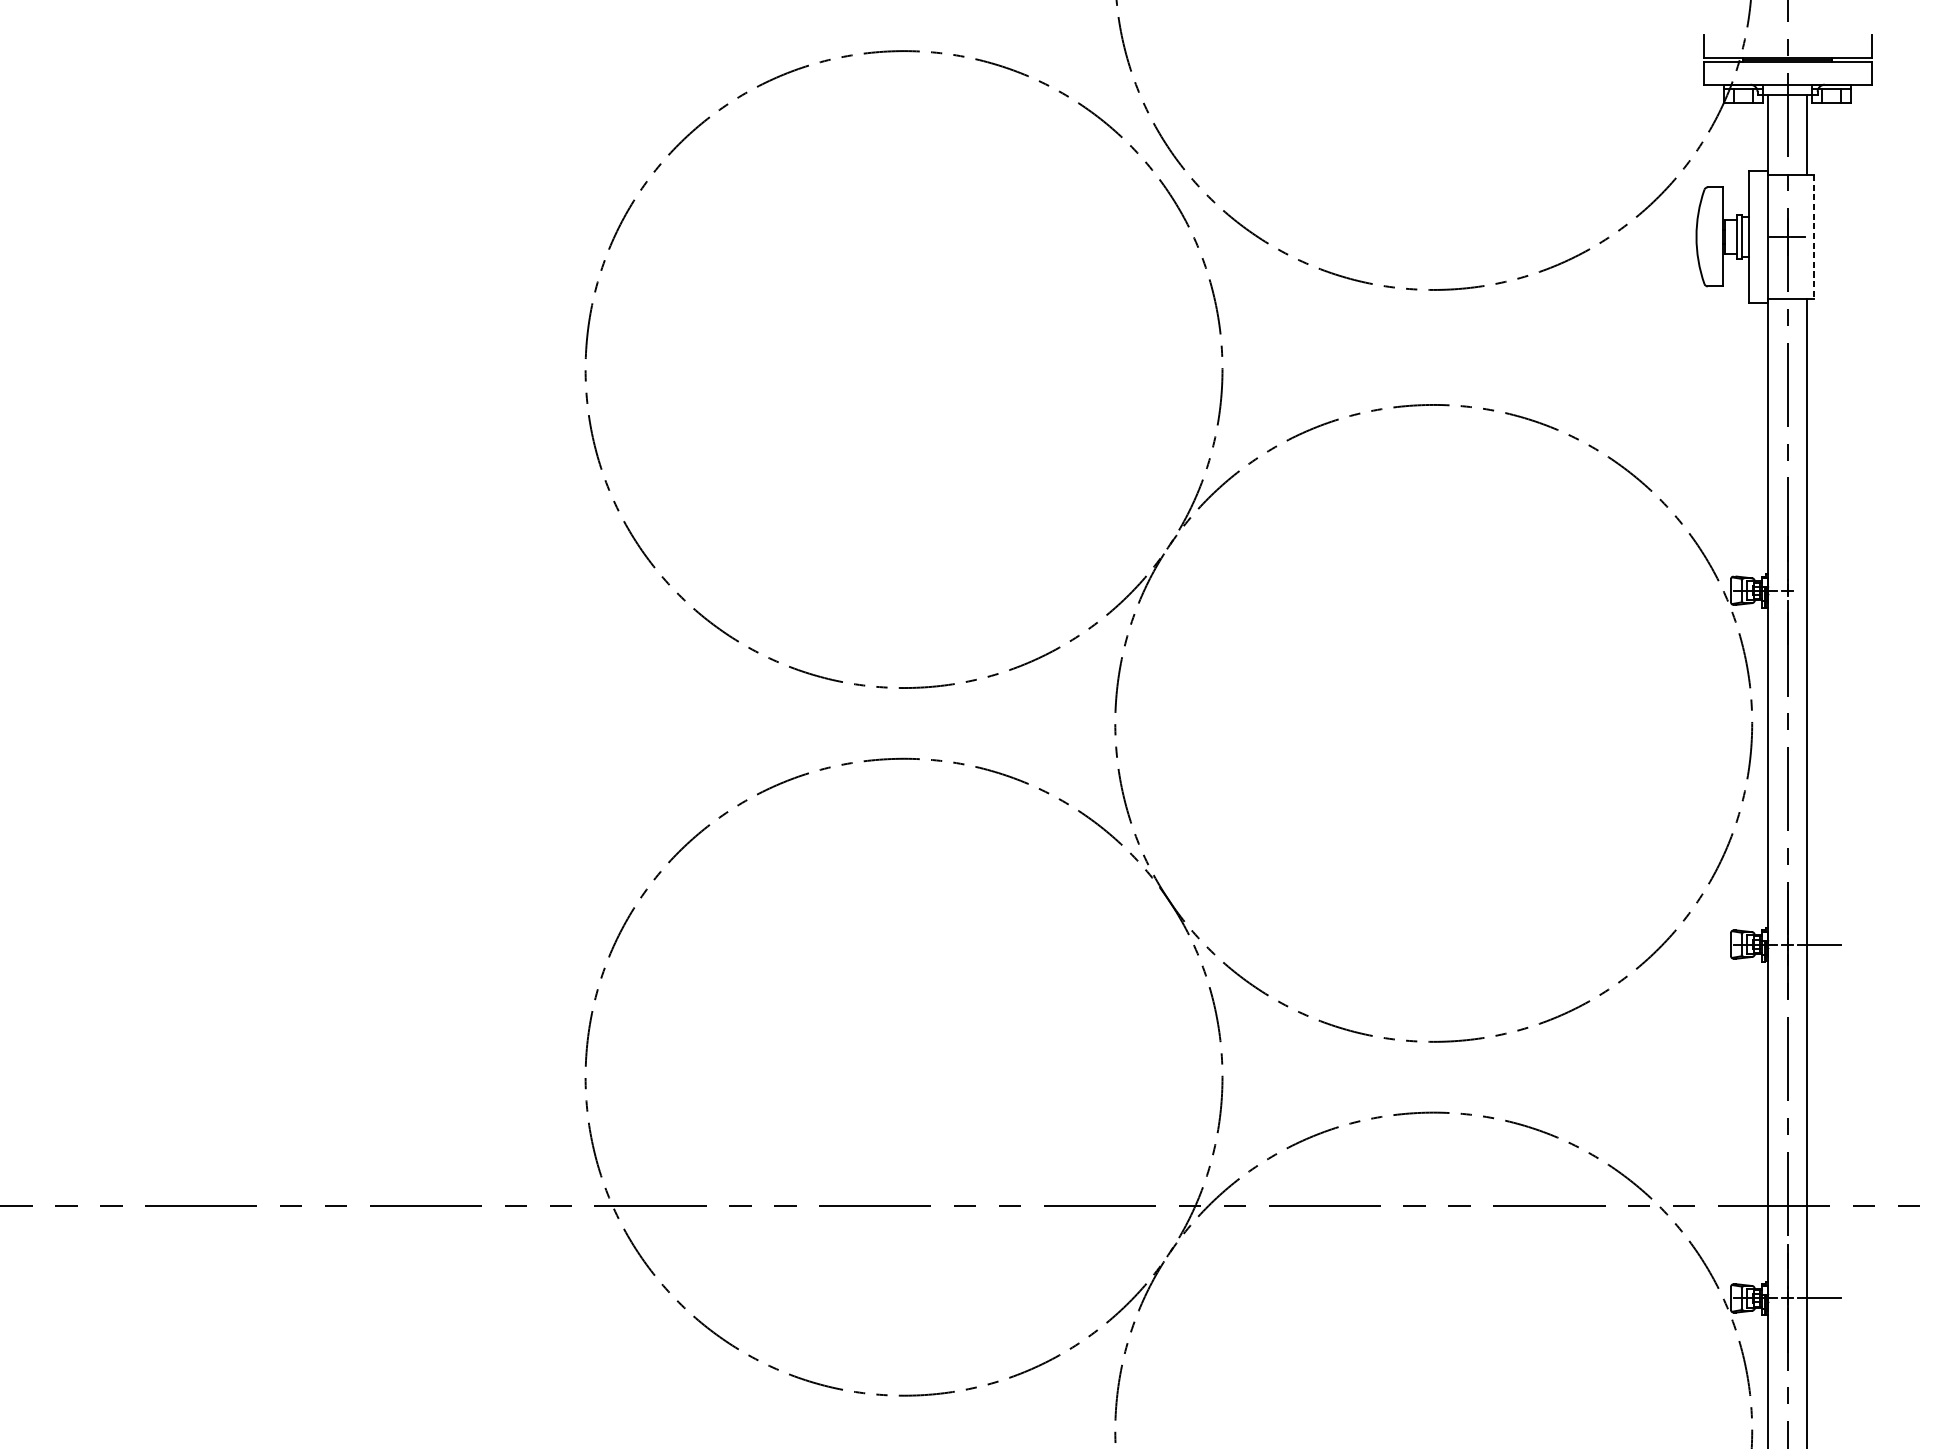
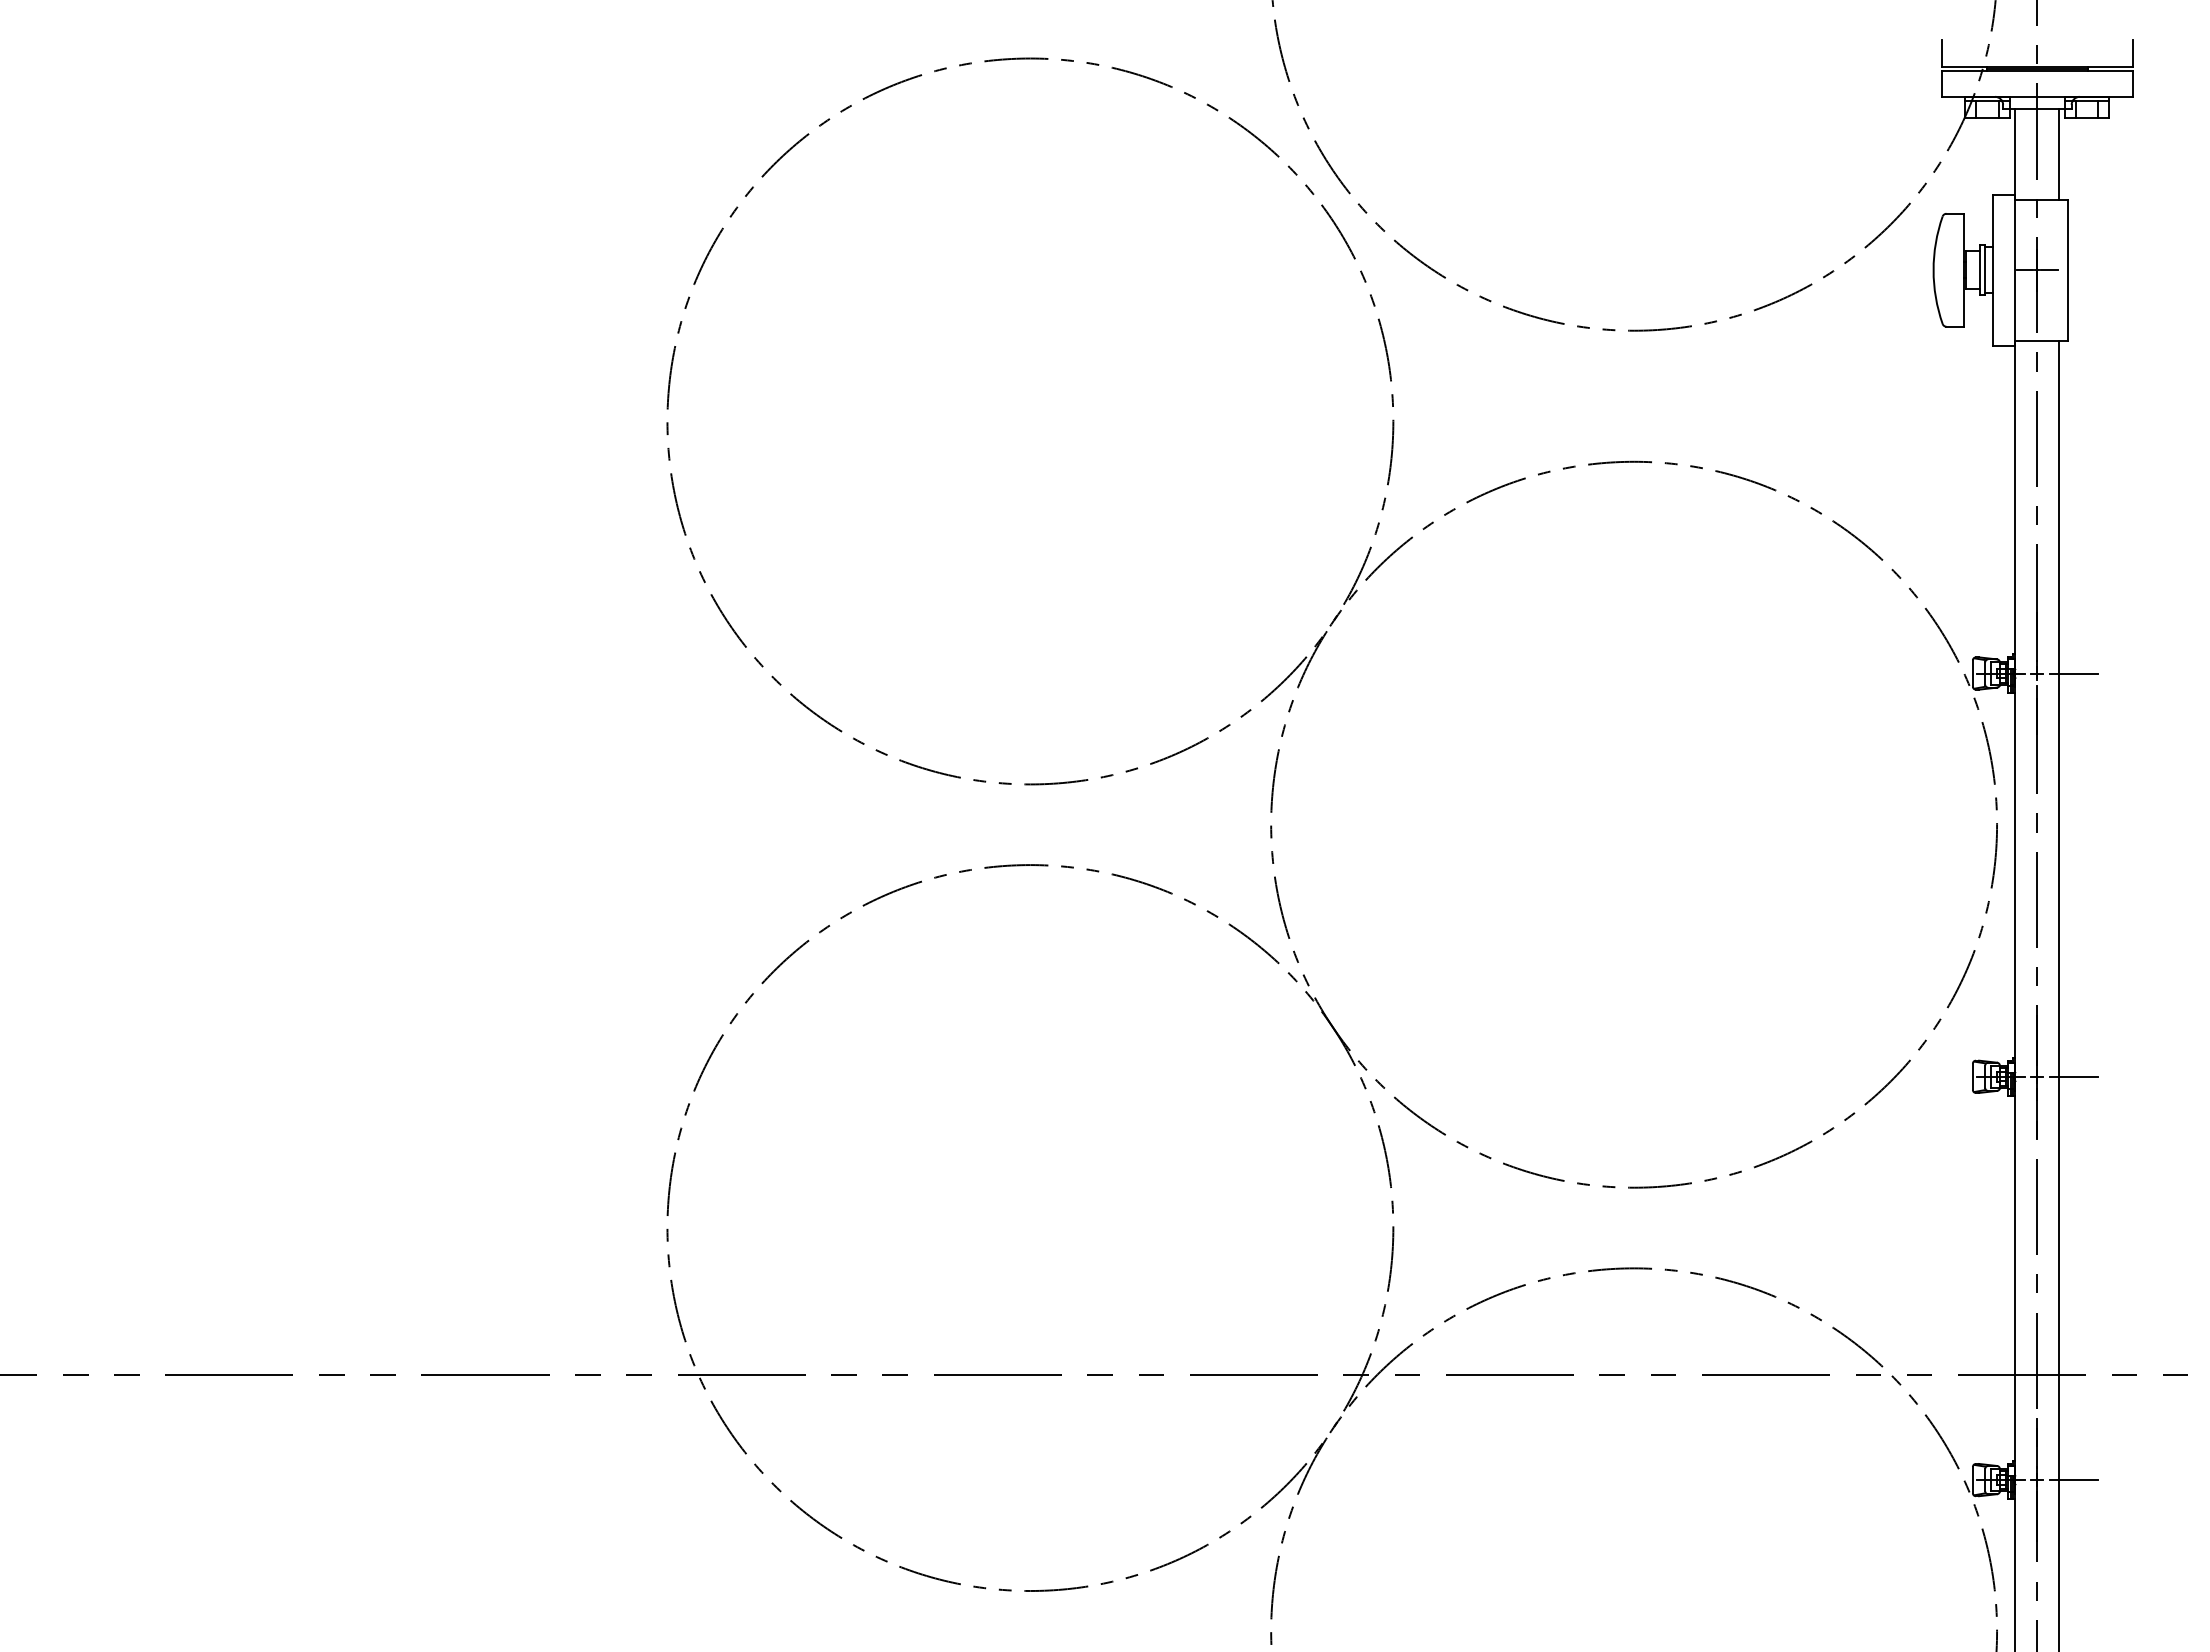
line: (1813, 237) -> (2067, 270), dashed -> solid
line: (1819, 590) -> (2073, 673), added

